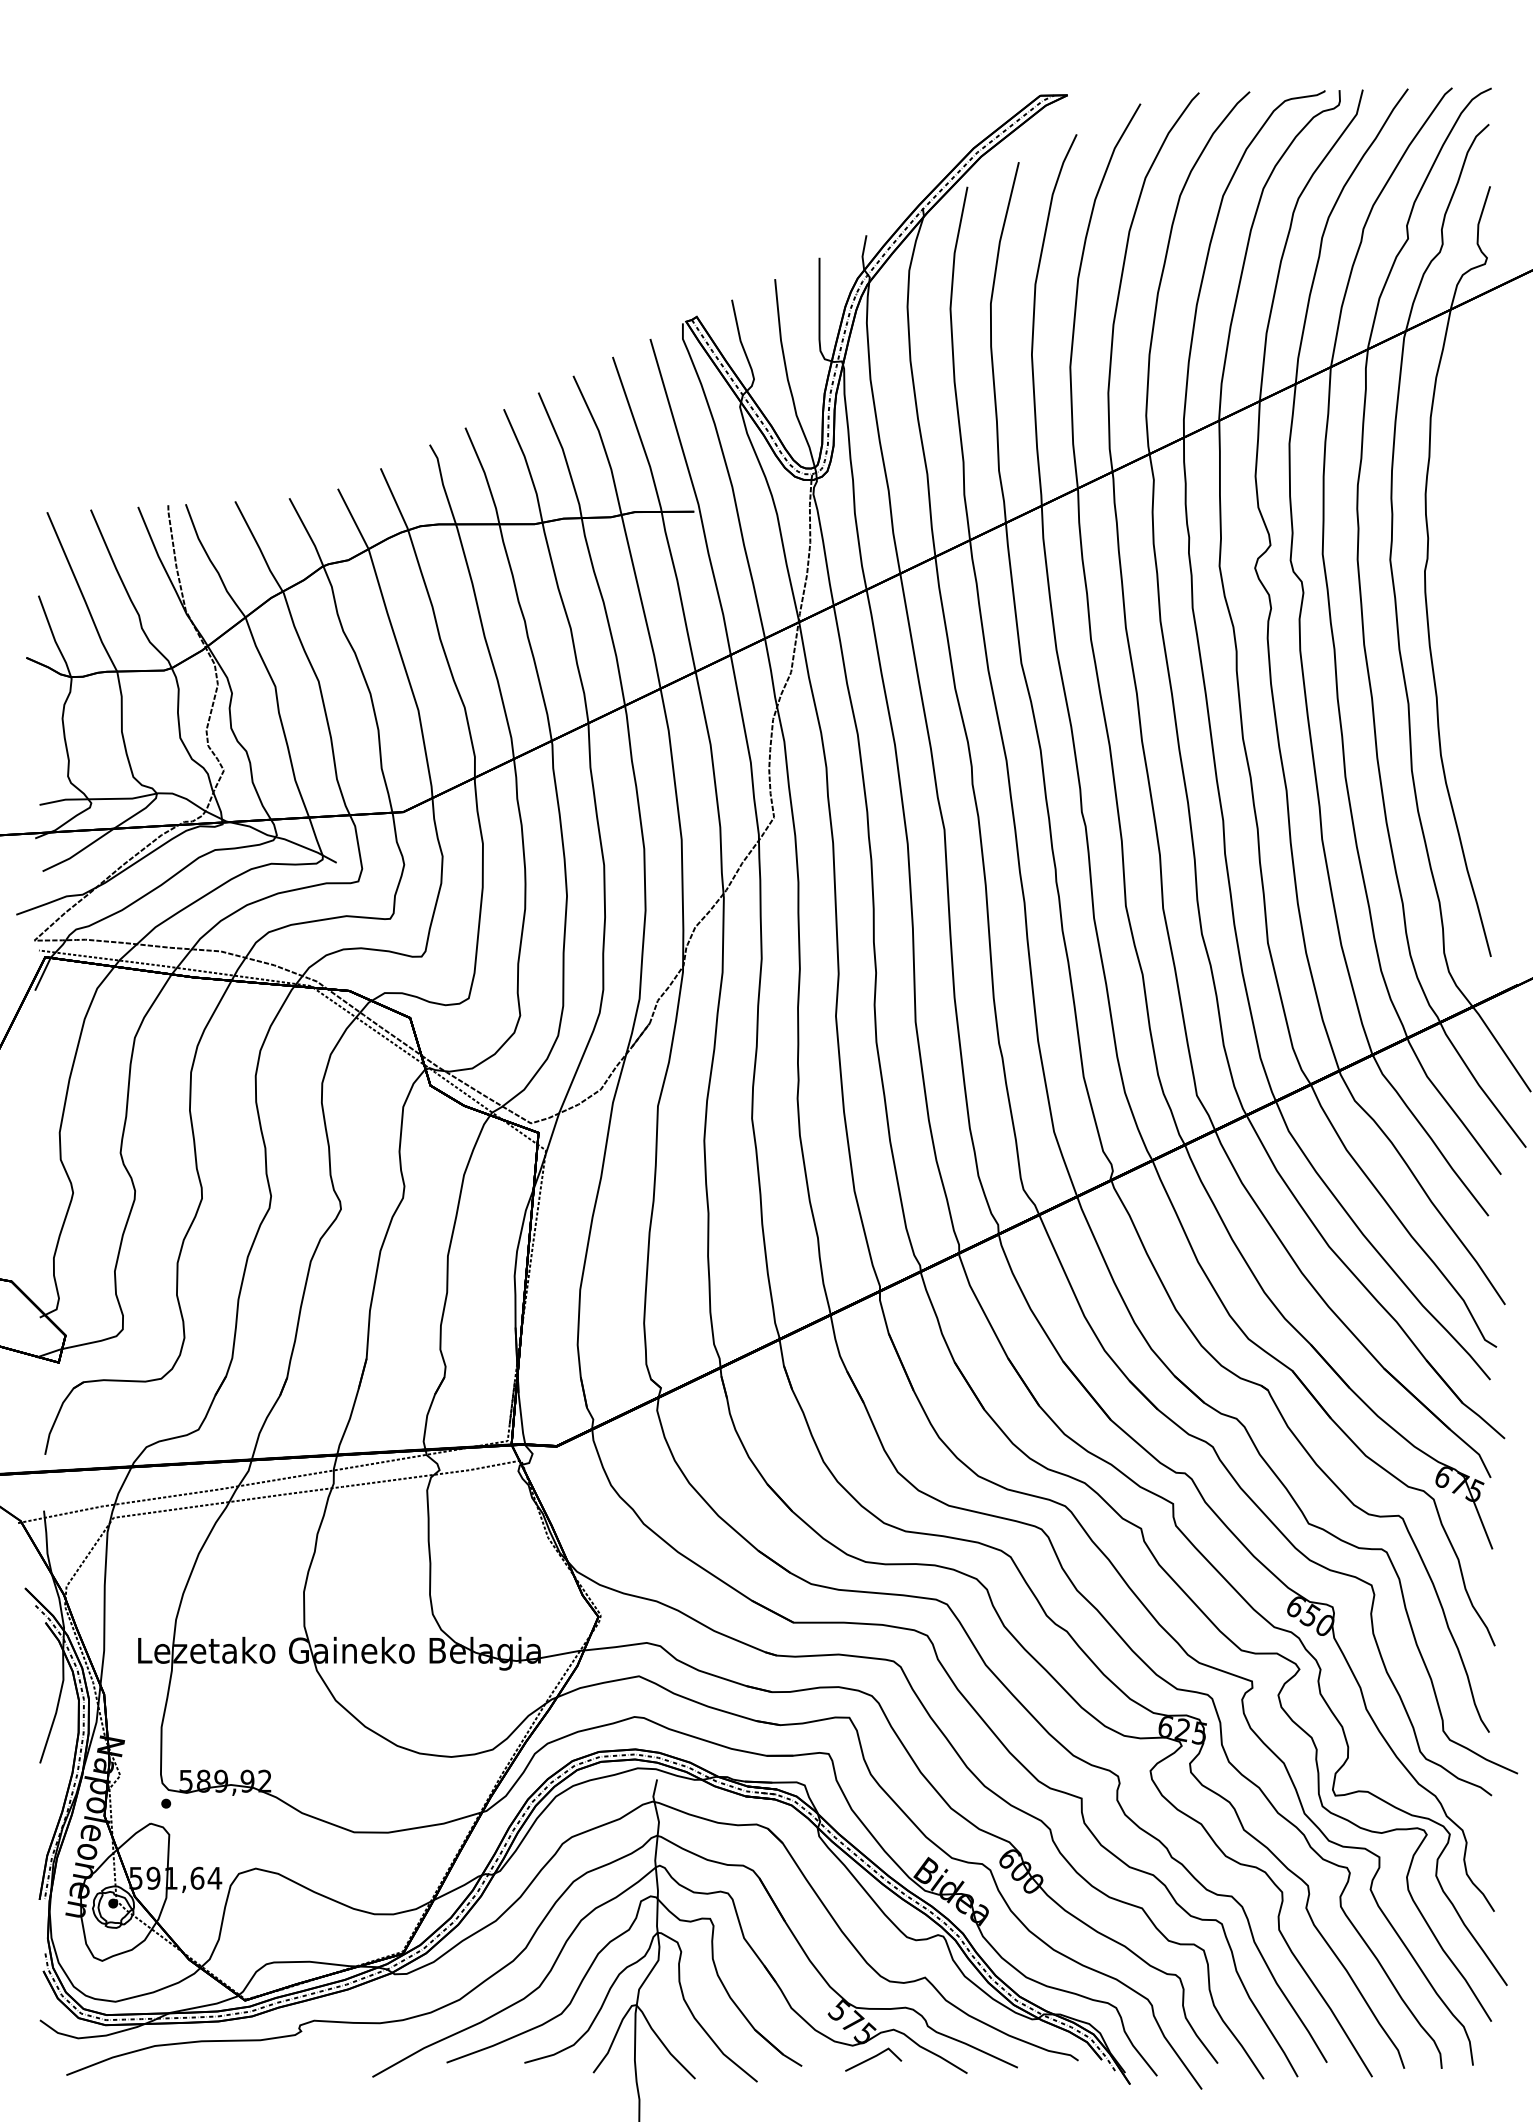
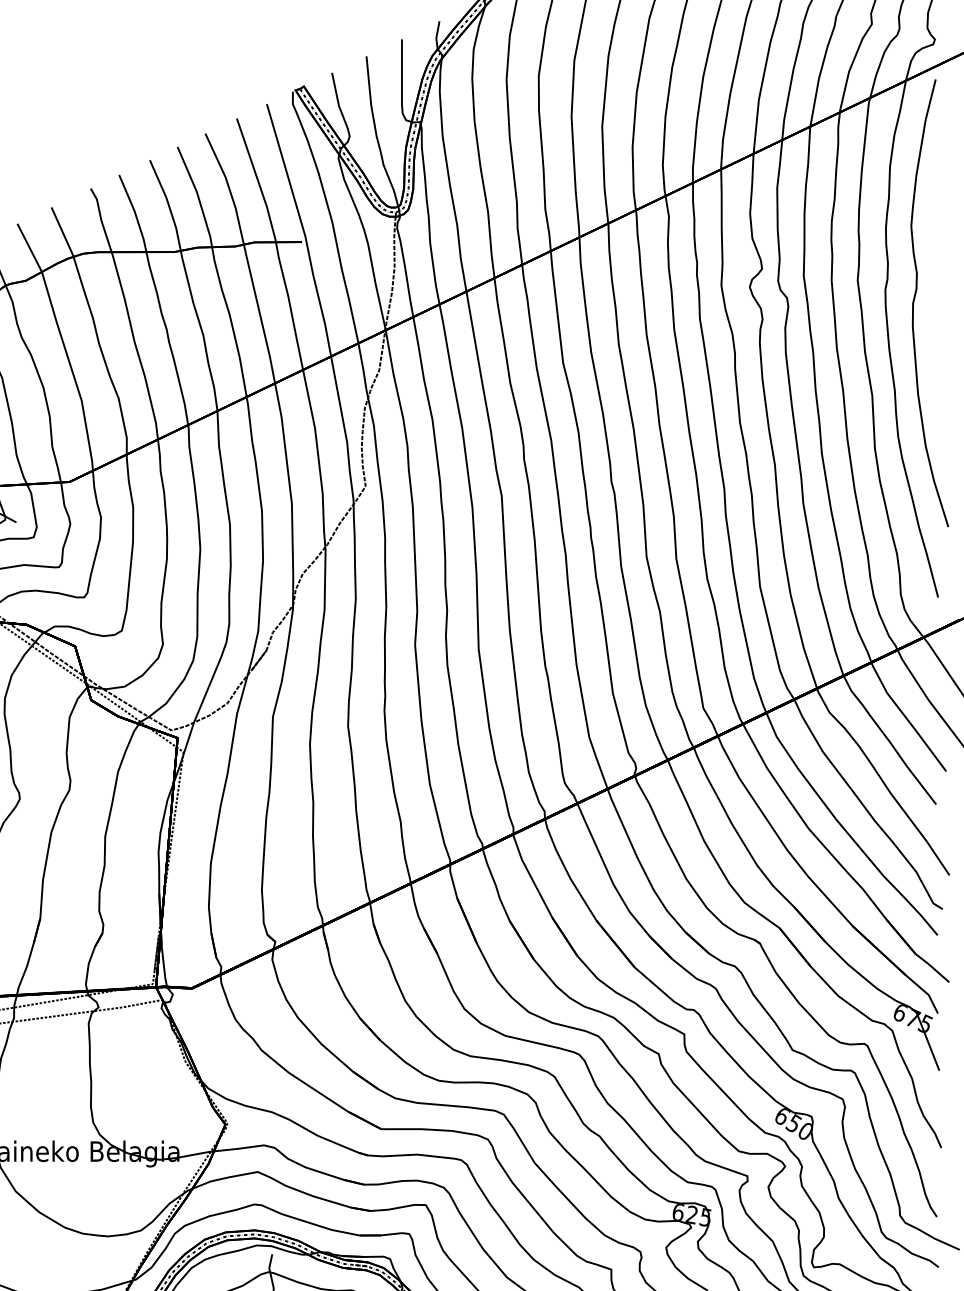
curve: (1461, 585) -> (914, 300), added

